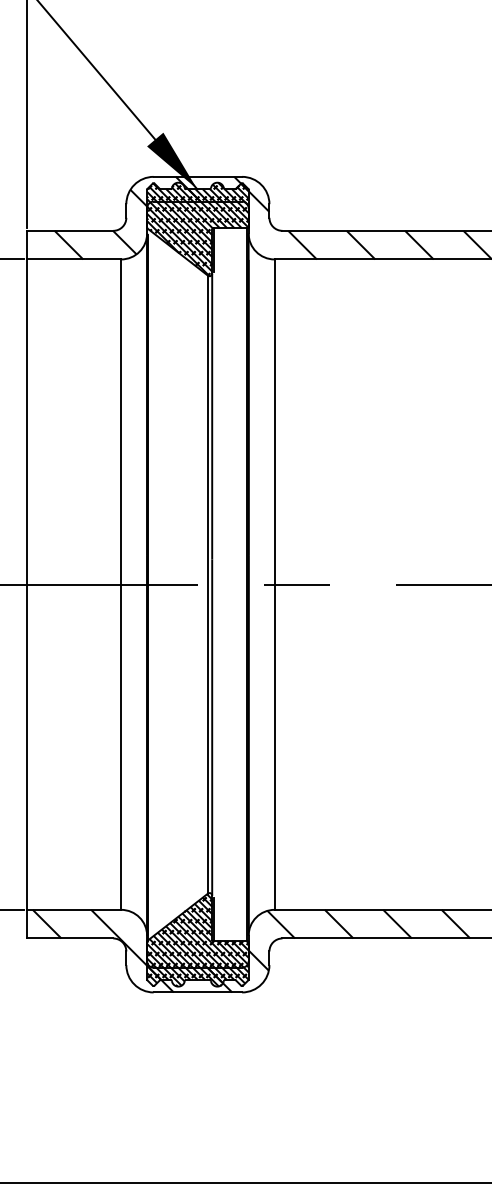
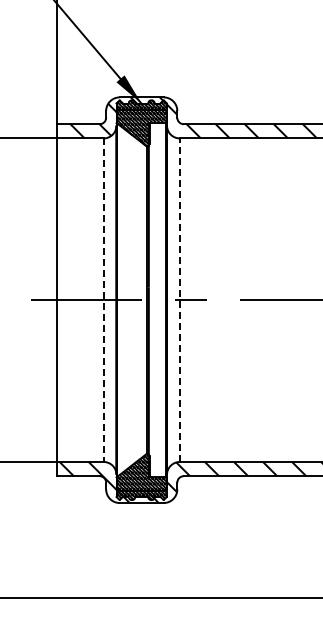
line: (121, 585) -> (103, 300), solid -> dashed
line: (273, 585) -> (179, 300), solid -> dashed

